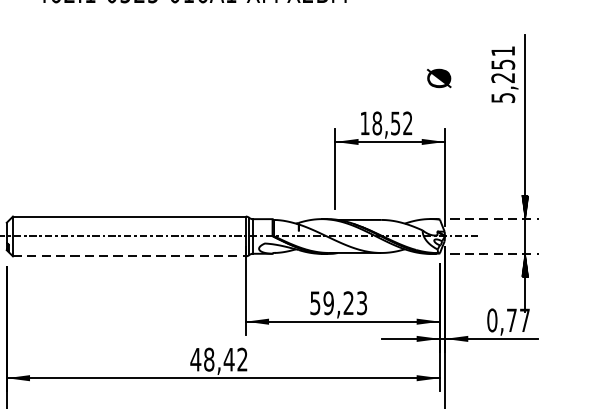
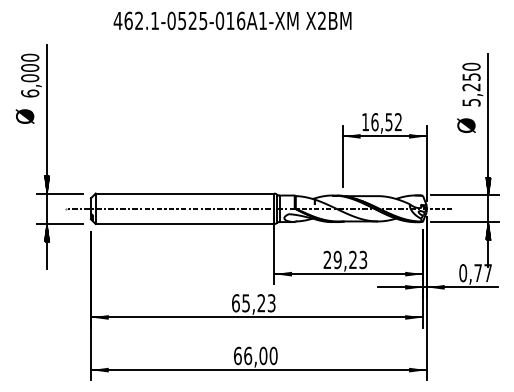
text: (503, 50) -> (471, 66), 5,251 -> 5,250
text: (439, 78) -> (466, 125), moved
text: (376, 122) -> (374, 121), 18,52 -> 16,52
line: (494, 219) -> (464, 195), dashed -> solid
line: (494, 254) -> (464, 222), dashed -> solid
line: (130, 256) -> (185, 224), dashed -> solid
text: (315, 302) -> (327, 259), 59,23 -> 29,23
text: (218, 359) -> (253, 303), 48,42 -> 65,23

